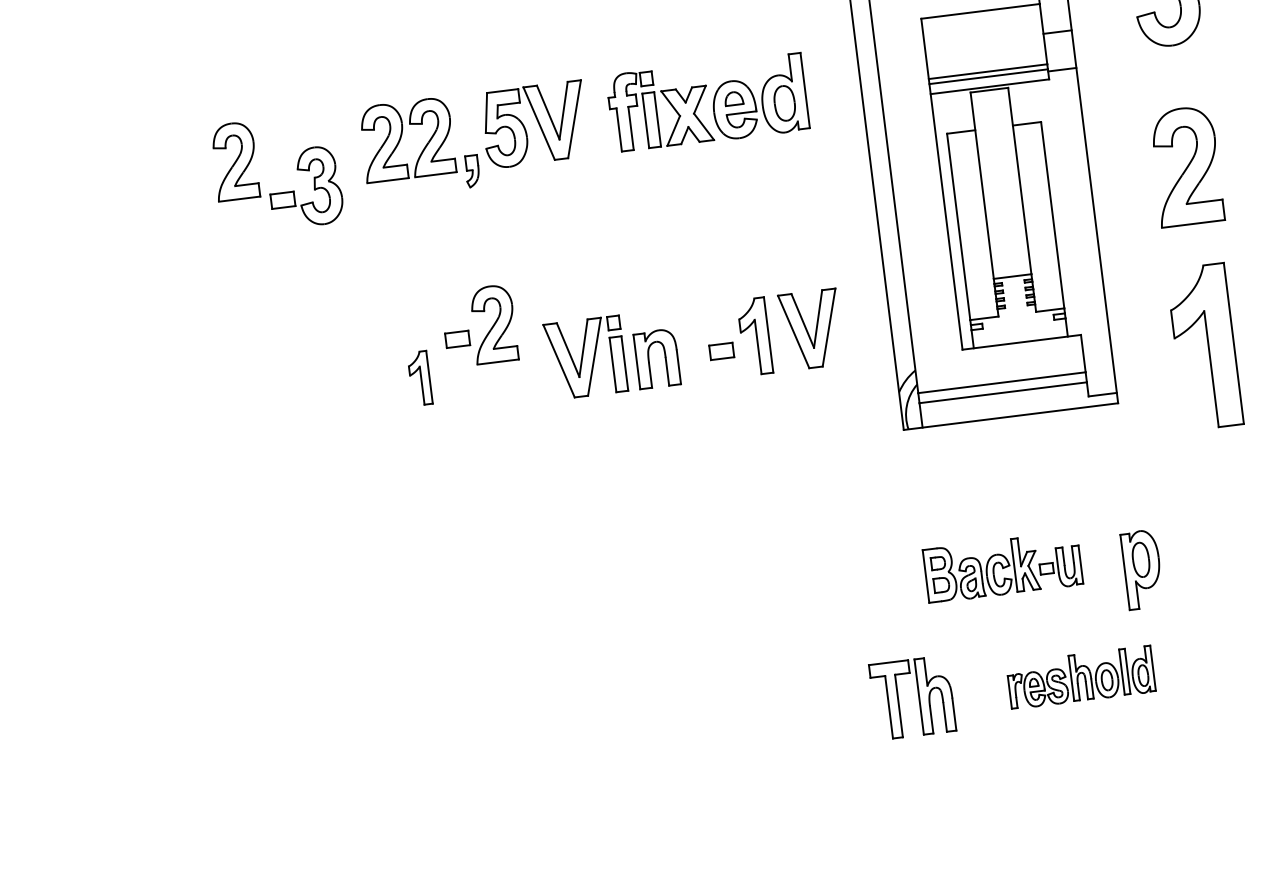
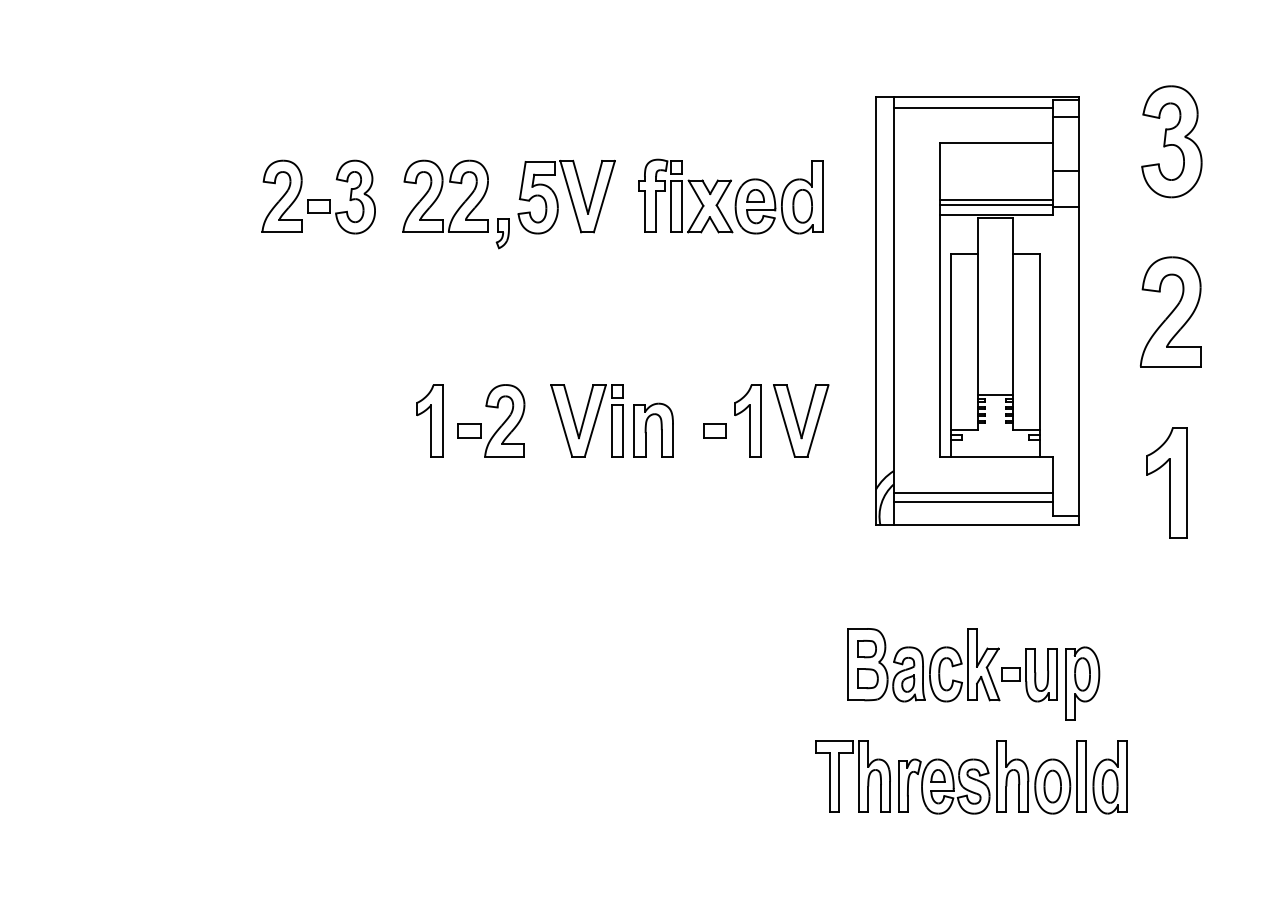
part: (313, 186) -> (349, 197), moved
part: (487, 332) -> (498, 427), moved
part: (1204, 346) -> (1166, 482), size x0.71
part: (419, 378) -> (429, 420), size x1.43
part: (1002, 567) -> (952, 665), size x1.43
part: (1080, 677) -> (1012, 777), size x1.67

